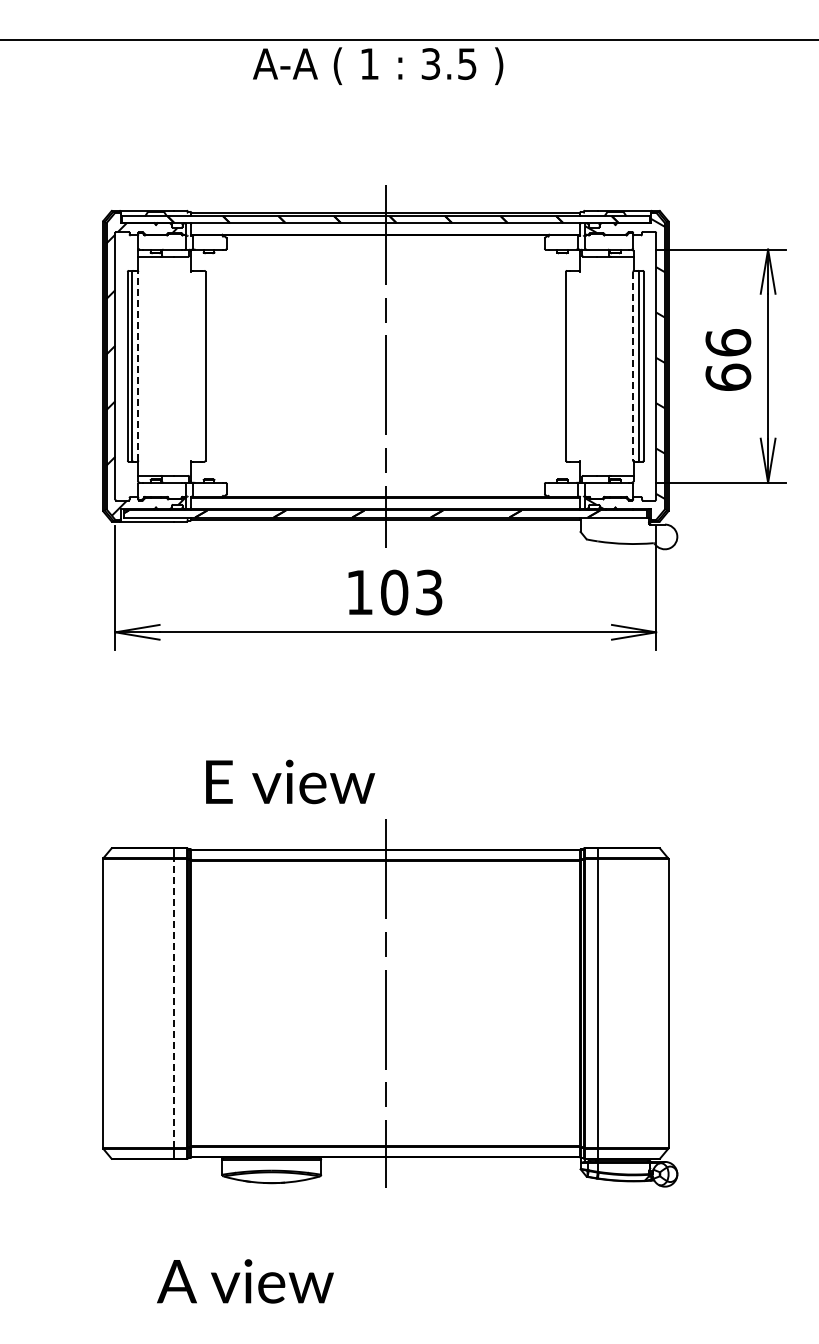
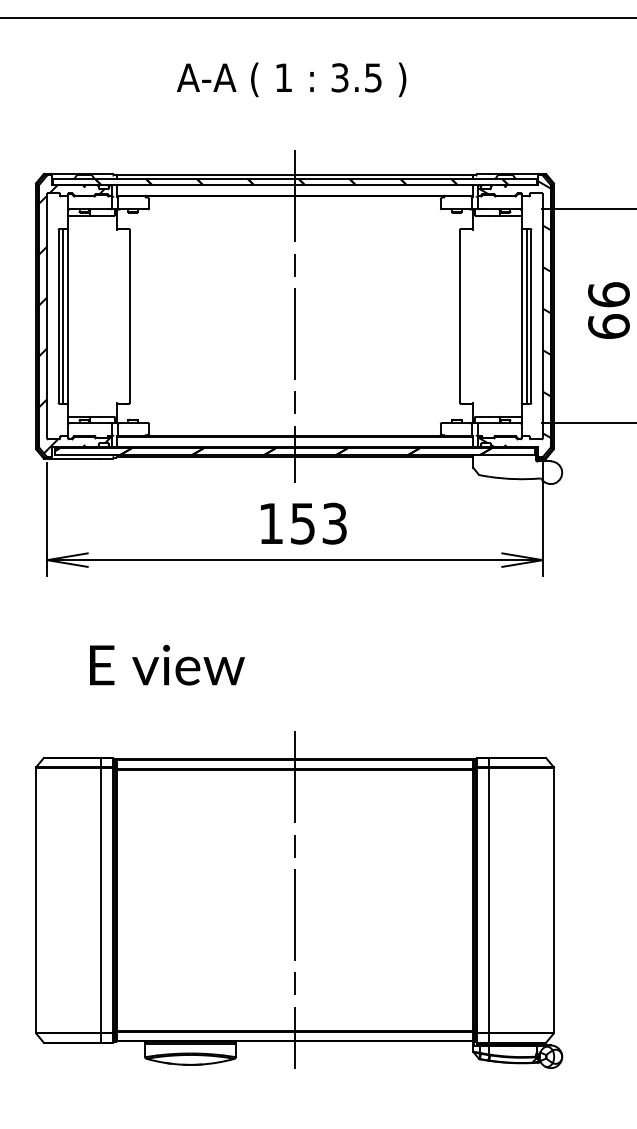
text: (378, 65) -> (291, 79), moved
line: (138, 365) -> (68, 315), dashed -> solid
line: (633, 366) -> (521, 316), dashed -> solid
text: (394, 592) -> (302, 523), 103 -> 153
text: (290, 781) -> (167, 664), moved
line: (173, 1003) -> (100, 900), dashed -> solid

